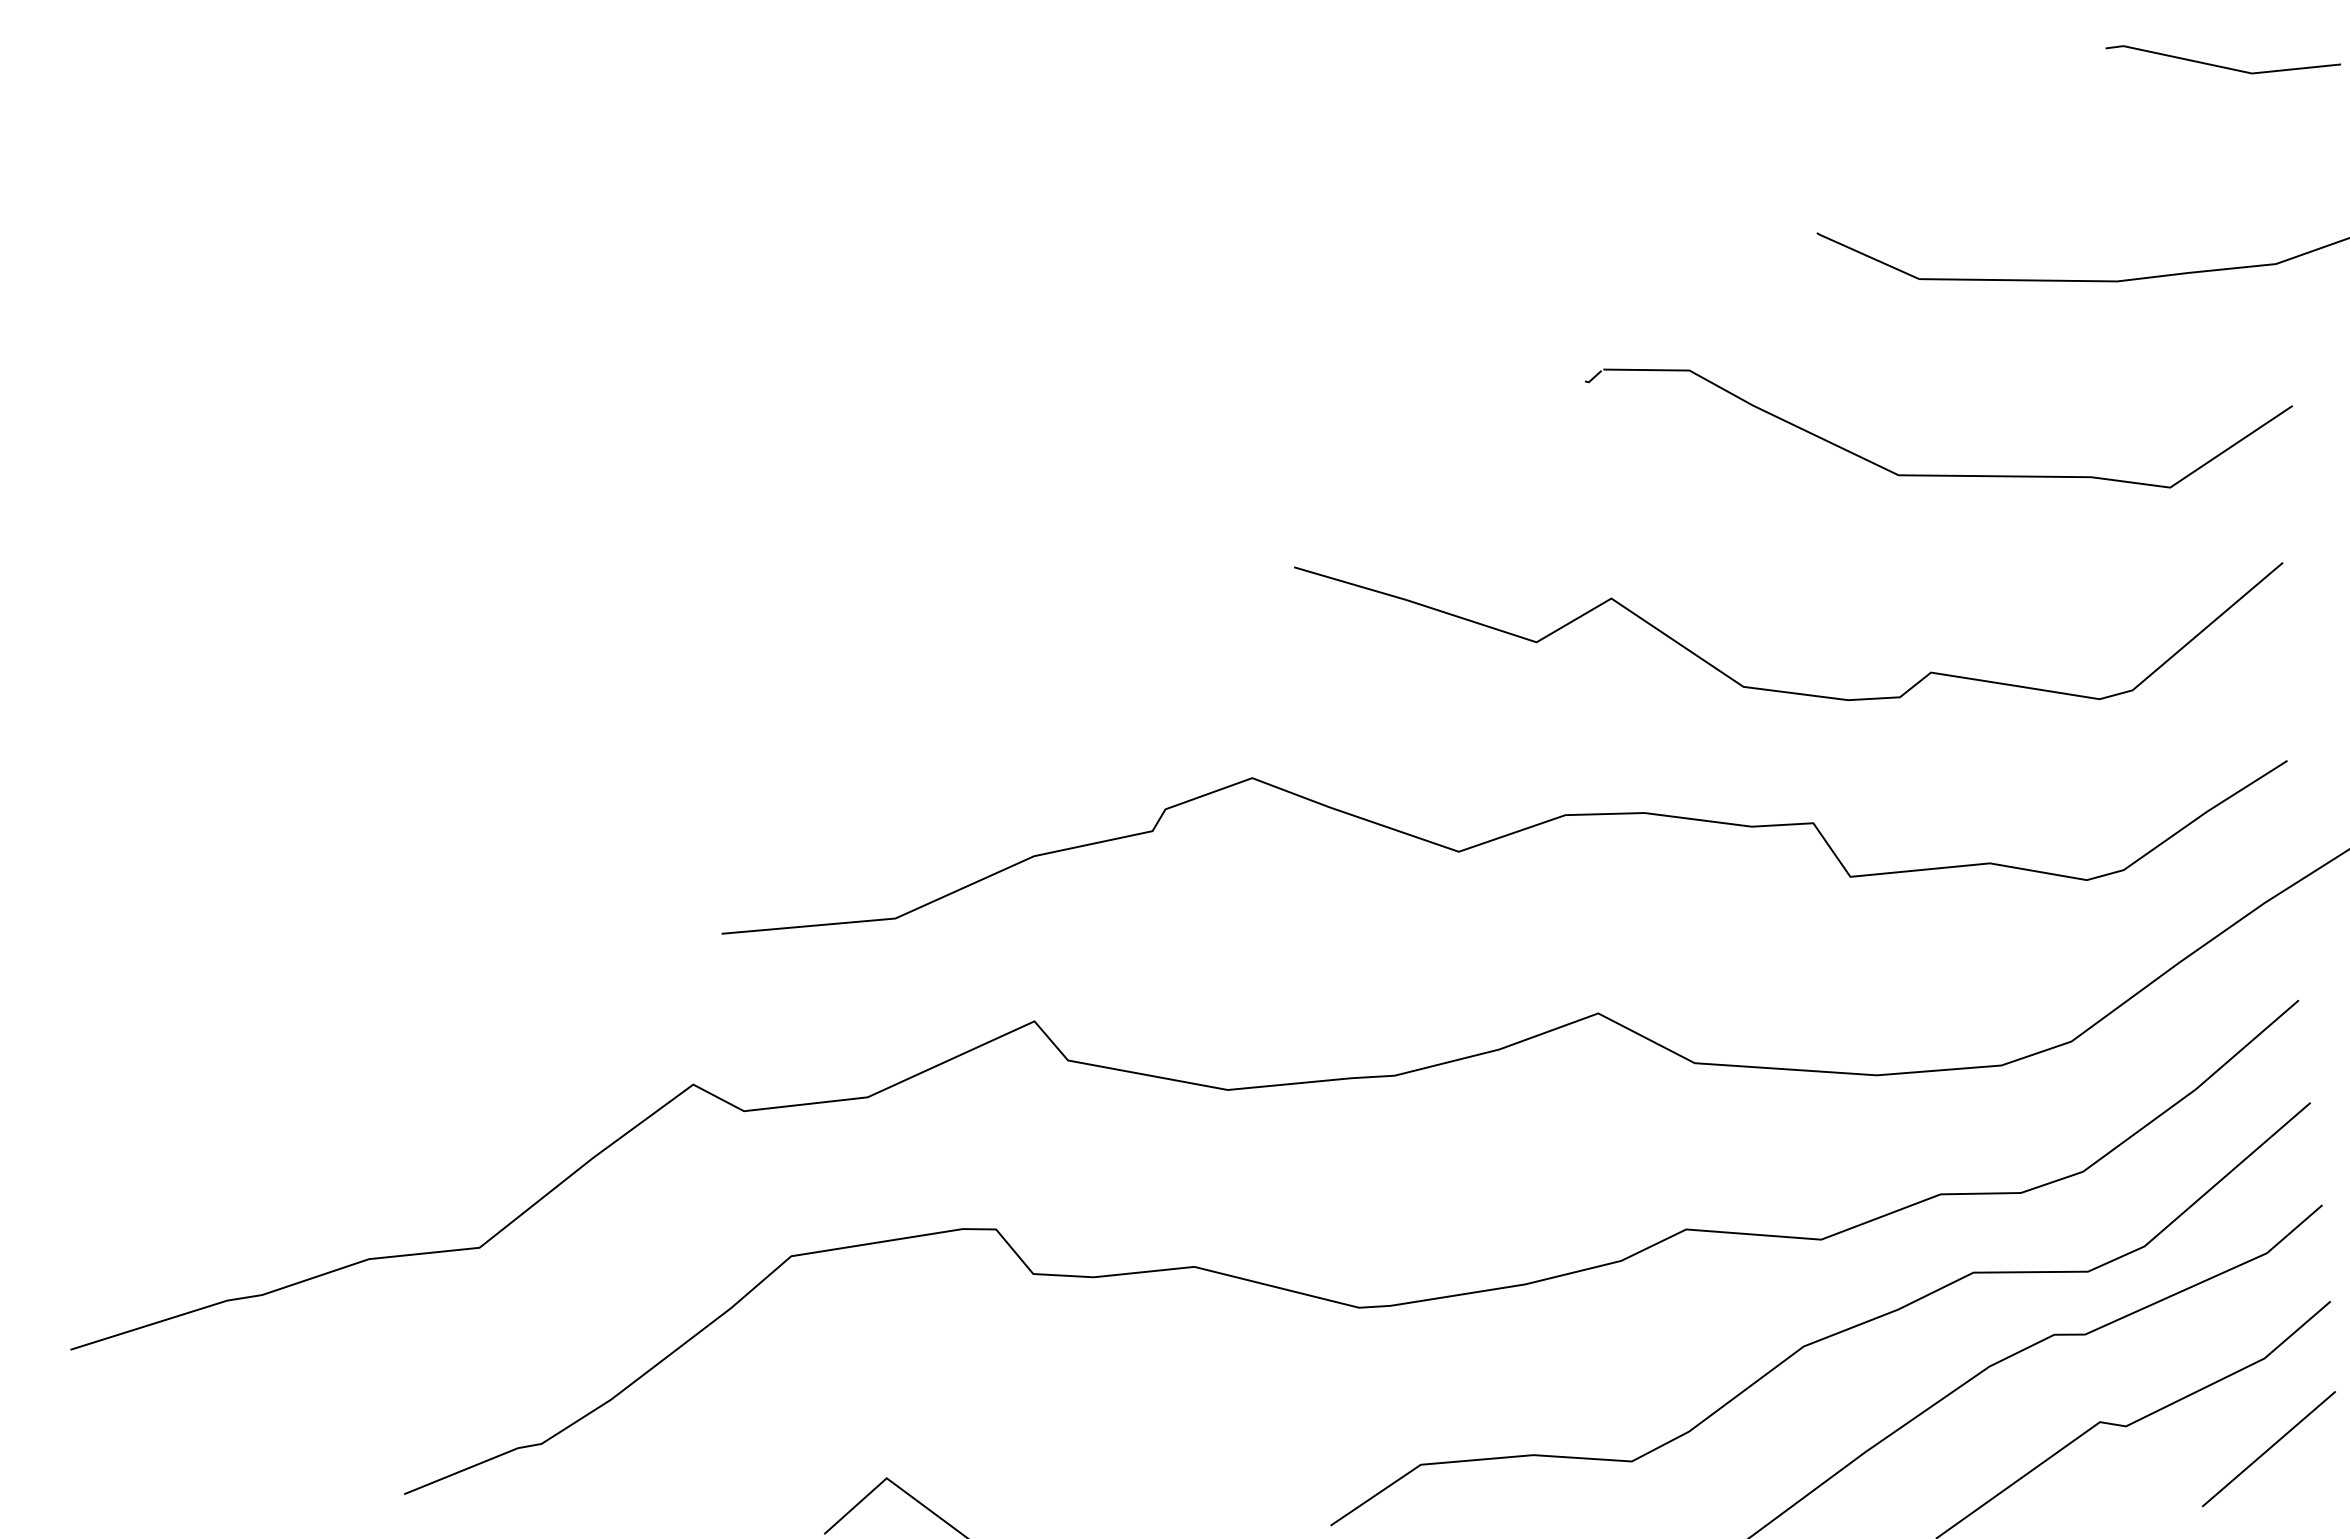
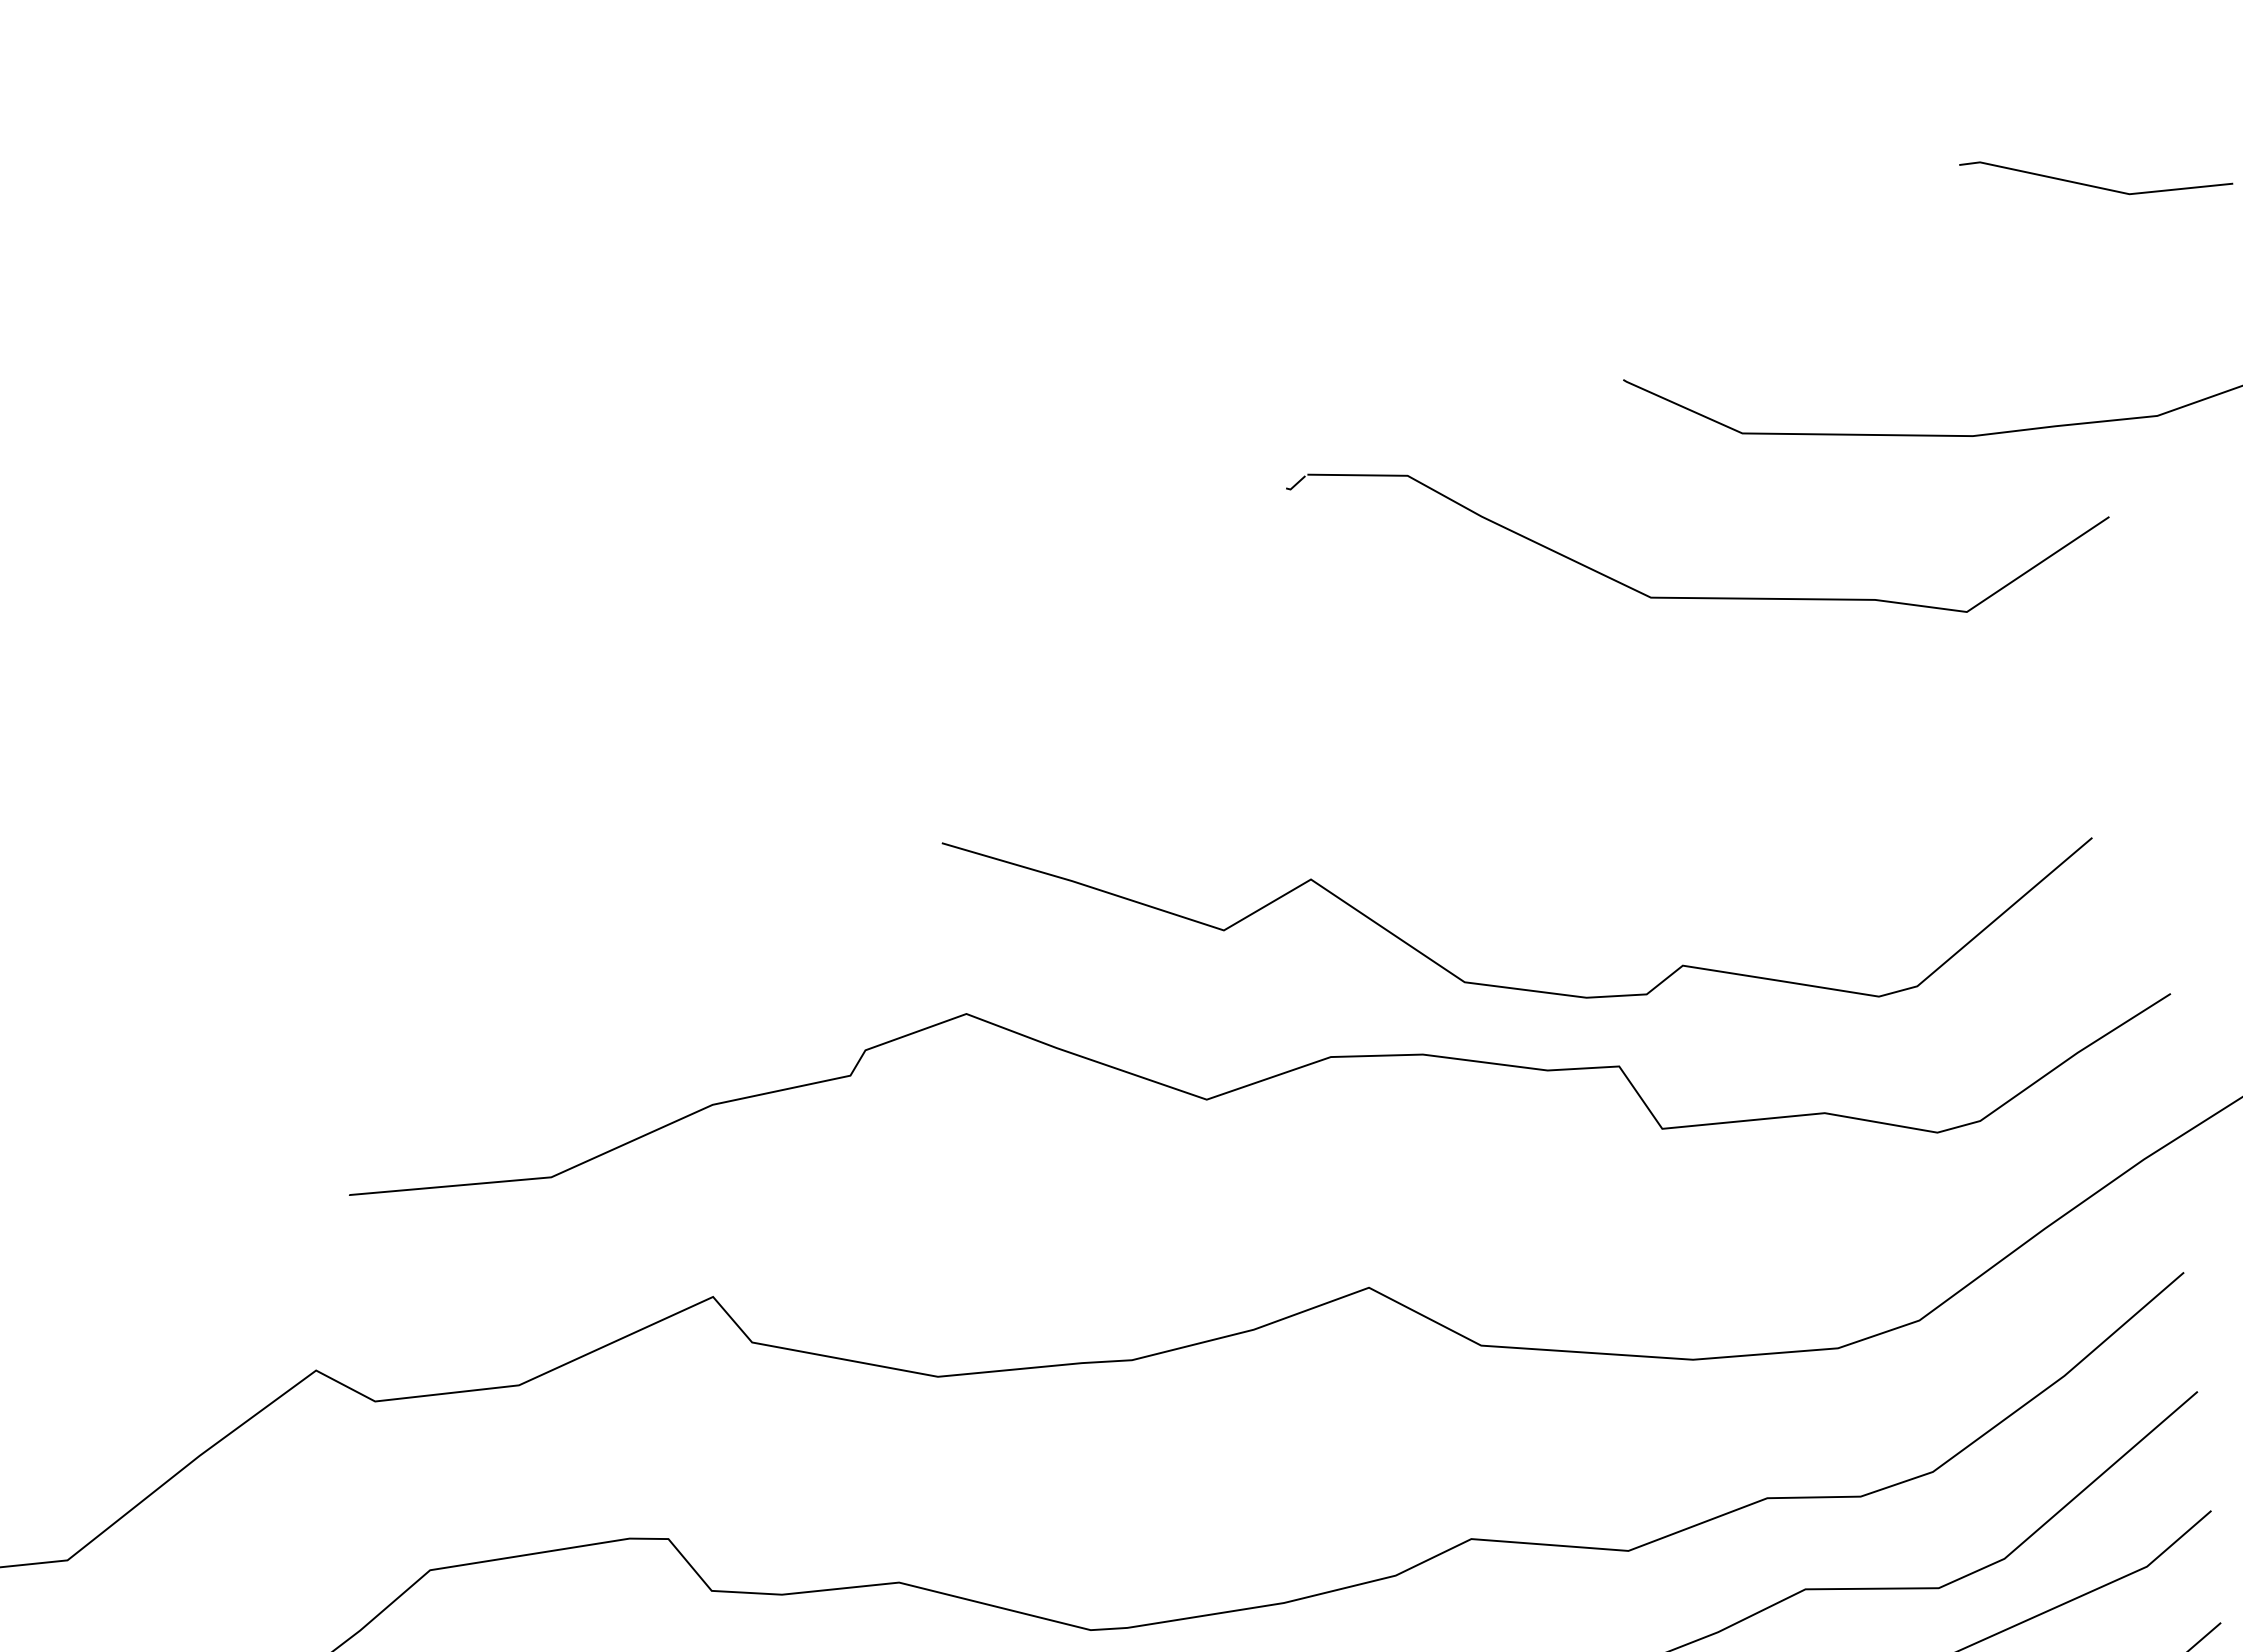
part: (1938, 474) -> (1697, 596), moved
curve: (1782, 690) -> (1510, 986), moved

